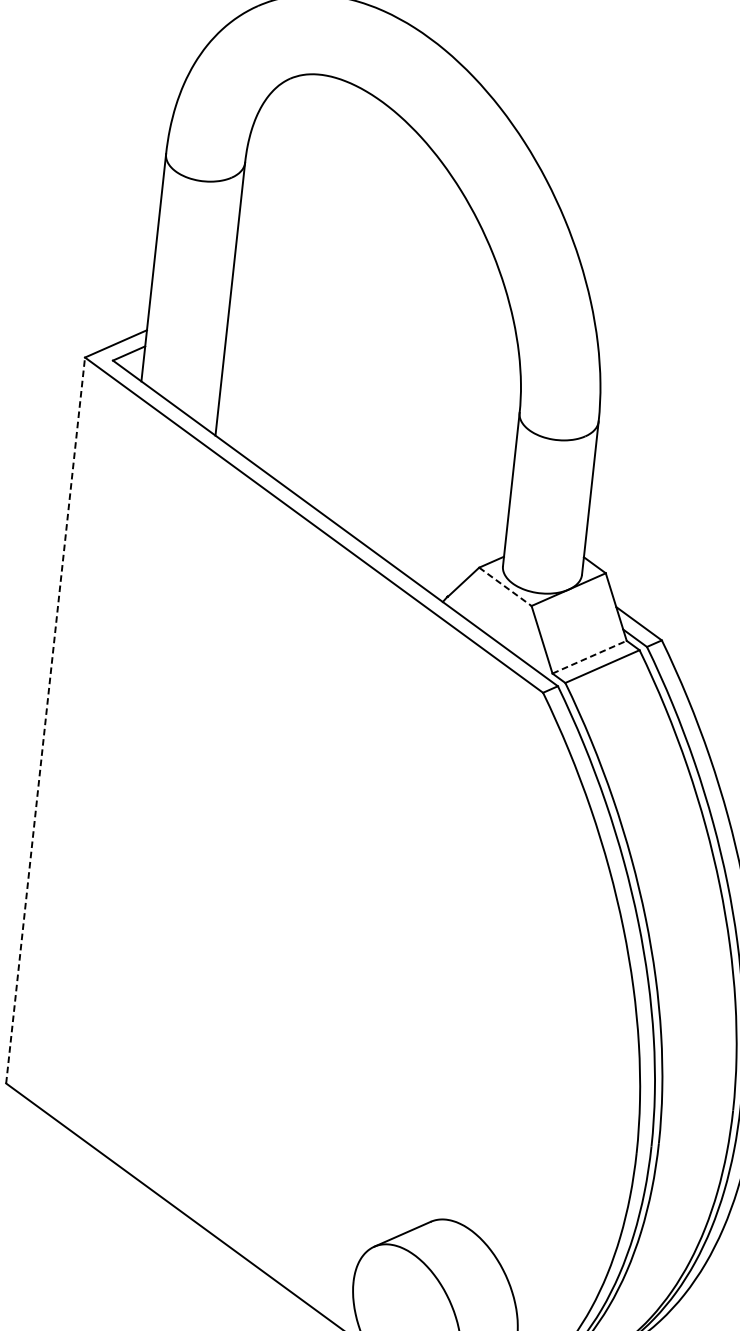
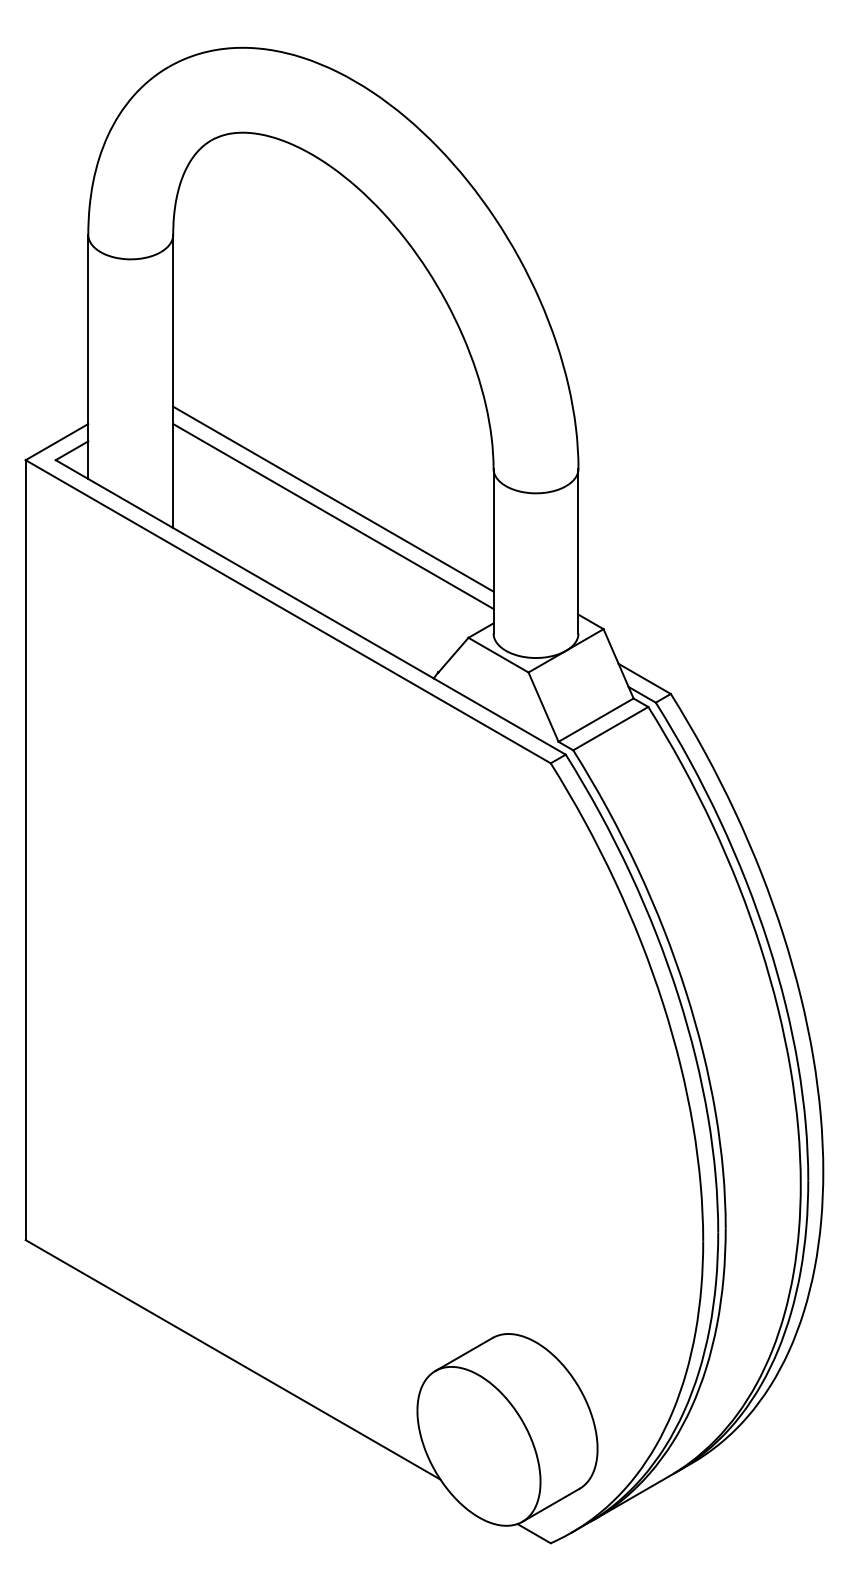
line: (367, 424) -> (333, 498), added
line: (365, 441) -> (333, 516), added
line: (505, 587) -> (498, 655), dashed -> solid
line: (590, 656) -> (596, 719), dashed -> solid
line: (45, 720) -> (25, 850), dashed -> solid

